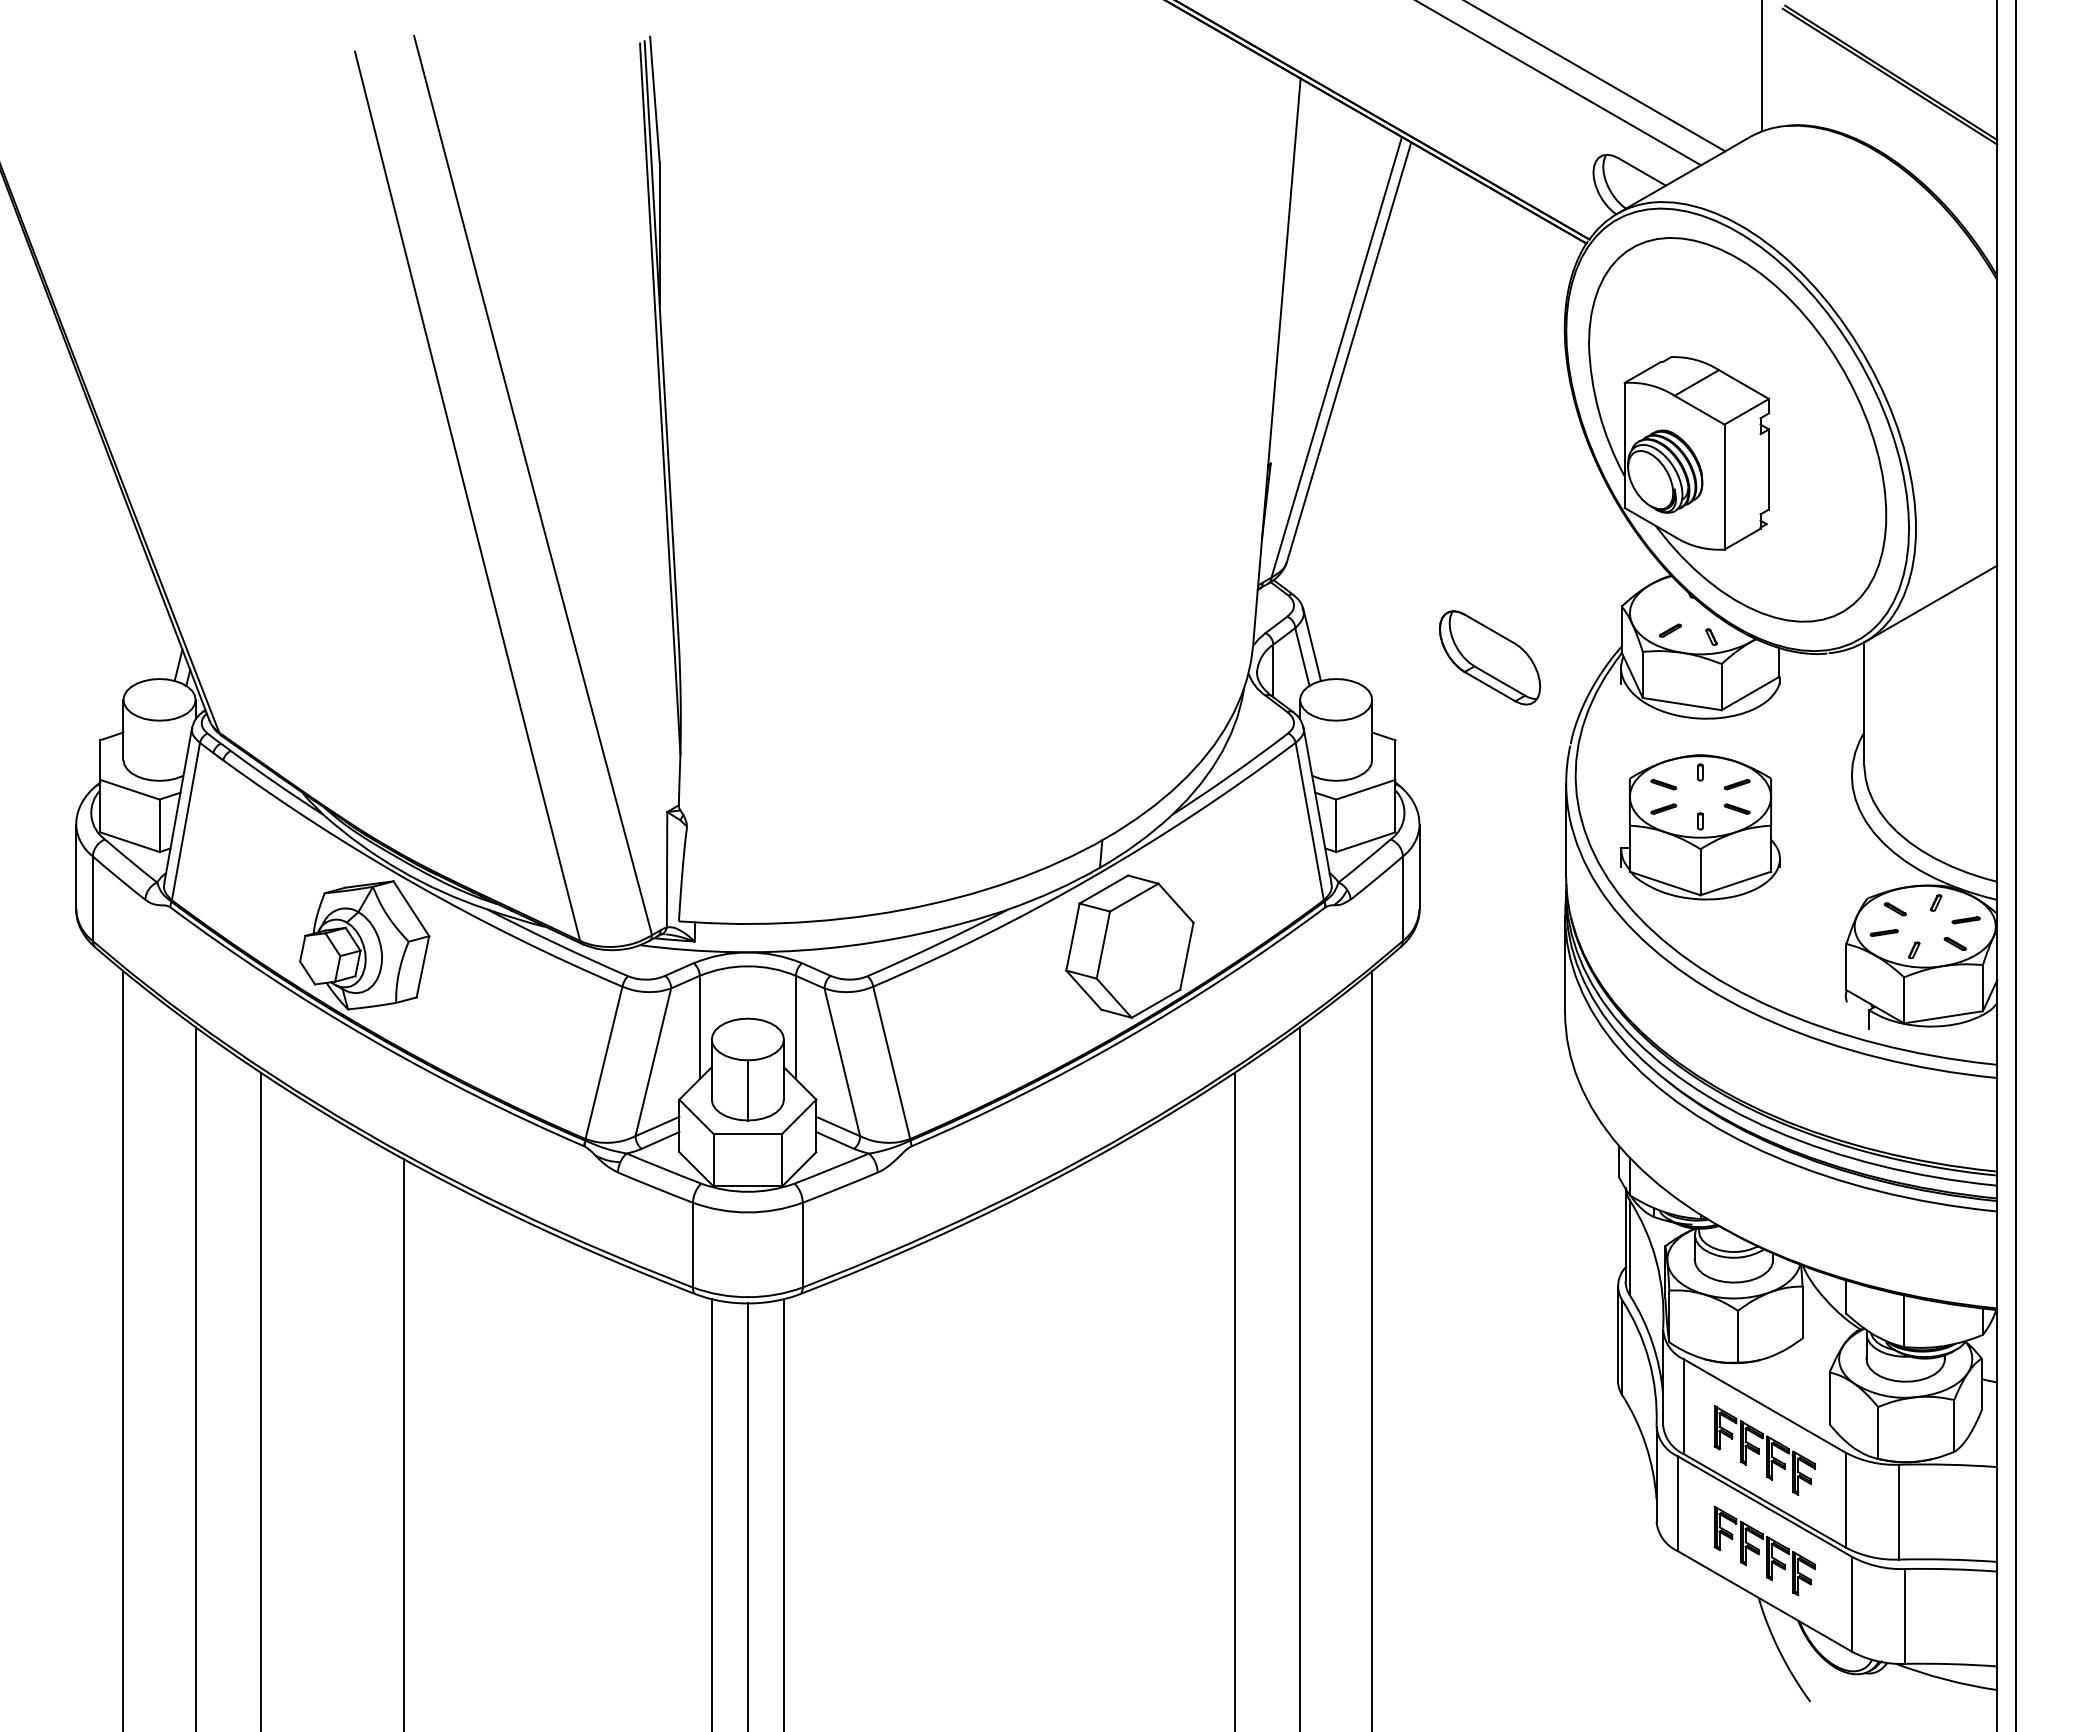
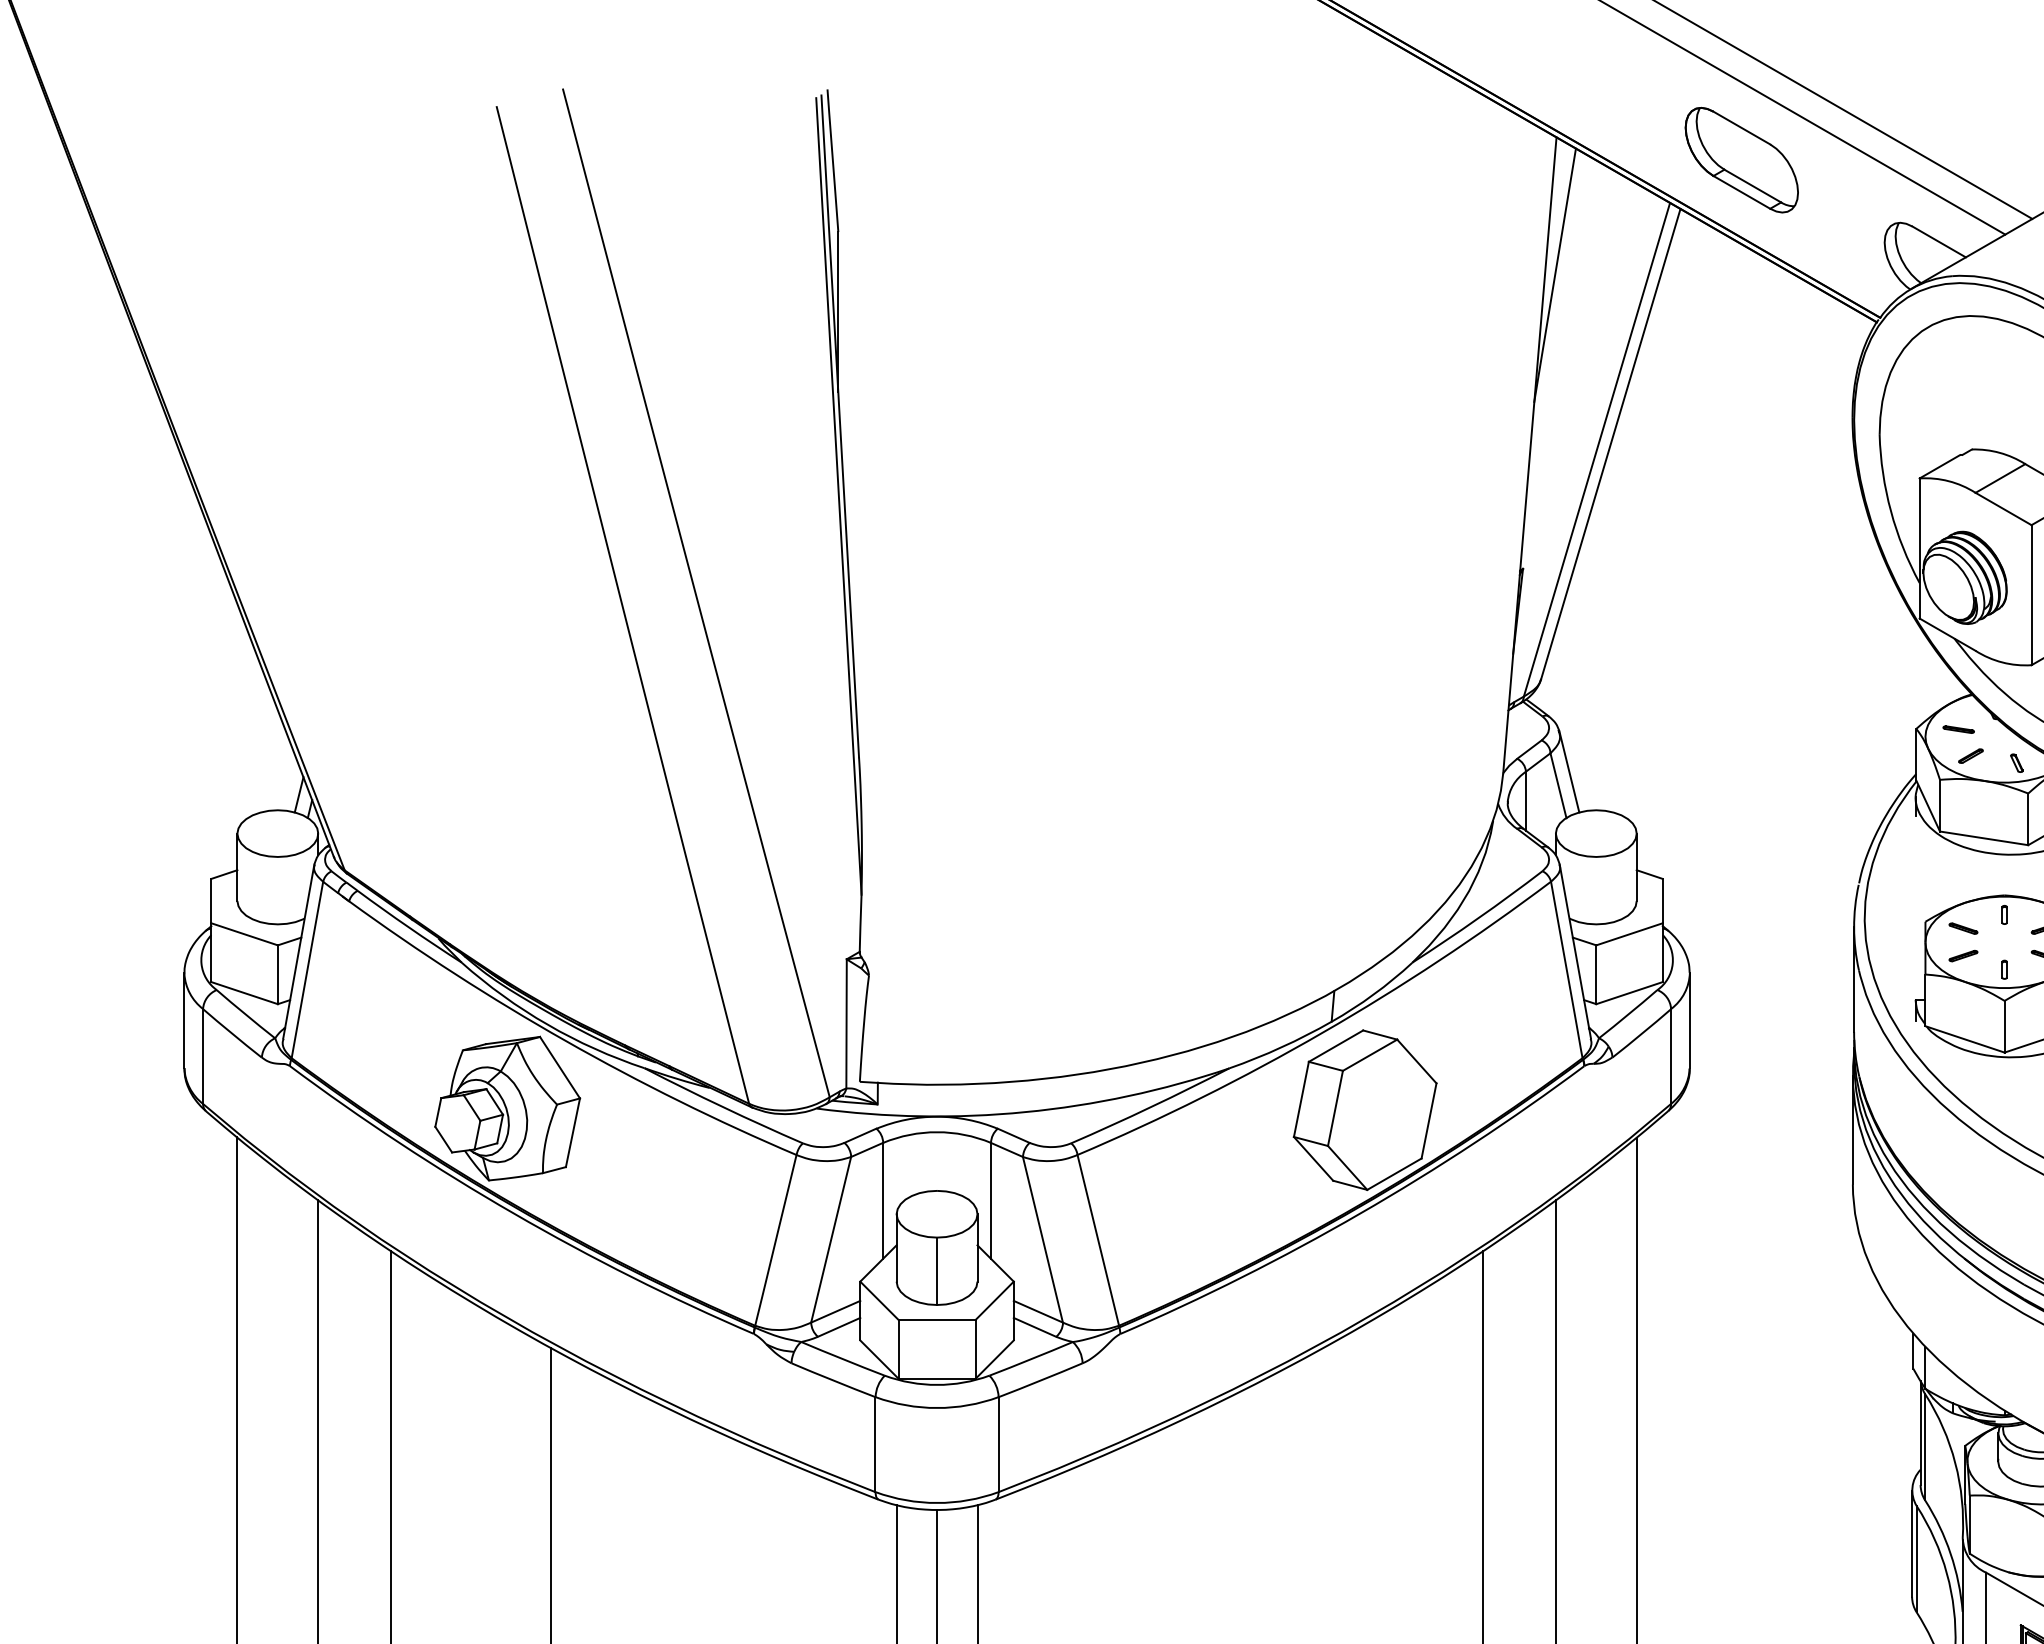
line: (1298, 201) -> (1554, 275), added
part: (1659, 607) -> (1958, 730), added
part: (1490, 657) -> (1742, 159), moved

